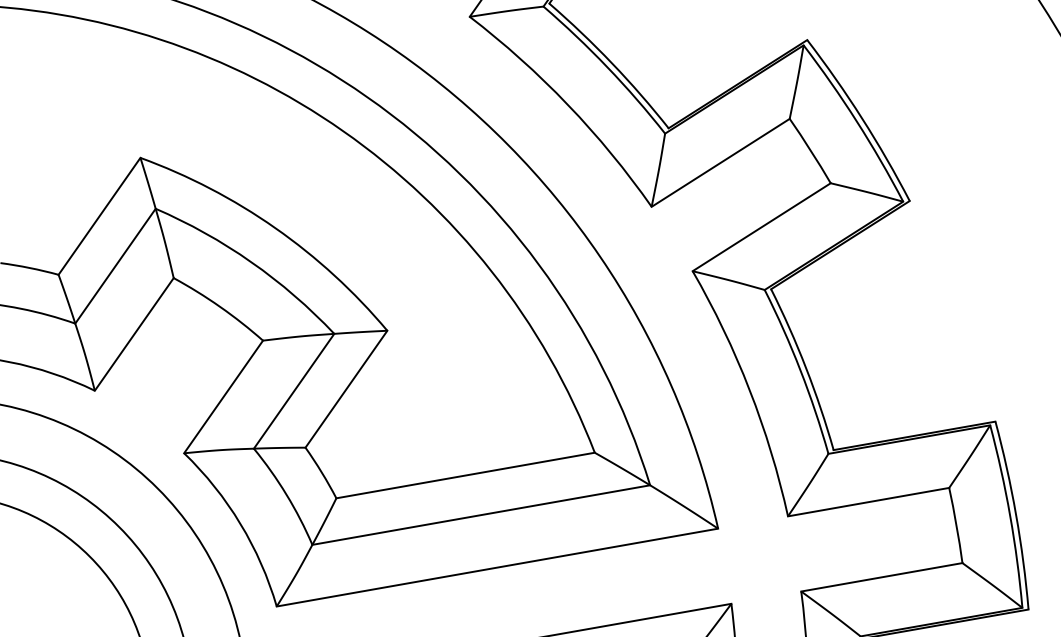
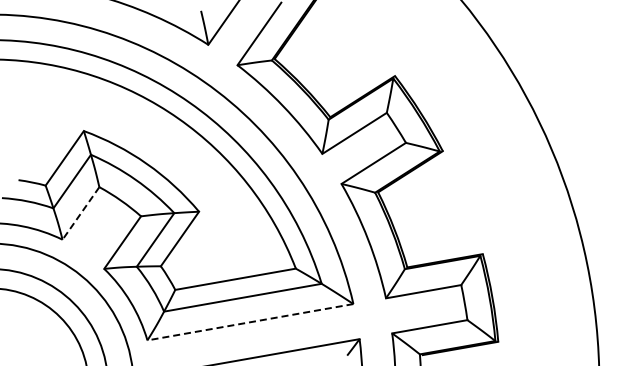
line: (133, 334) -> (80, 213), solid -> dashed
line: (497, 568) -> (250, 322), solid -> dashed

